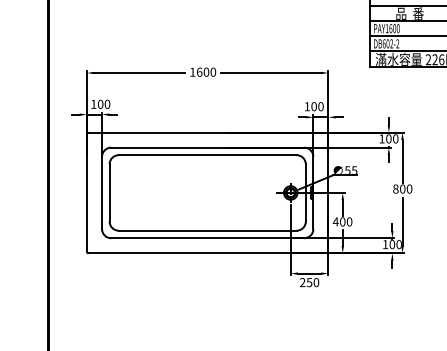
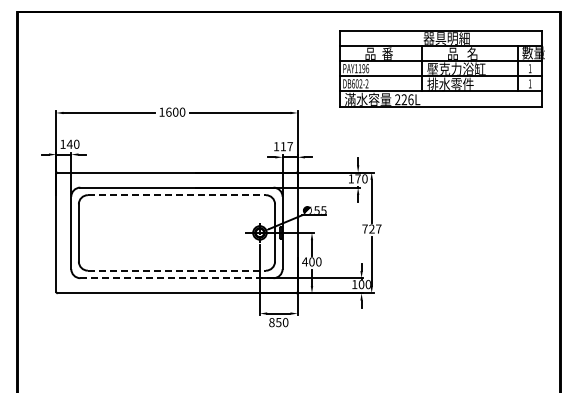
text: (394, 28) -> (363, 68), PAY1600 -> PAY1196
text: (100, 103) -> (69, 143), 100 -> 140
text: (317, 106) -> (286, 146), 100 -> 117
text: (388, 138) -> (357, 178), 100 -> 170
line: (208, 155) -> (177, 195), solid -> dashed
text: (402, 188) -> (371, 228), 800 -> 727
line: (208, 230) -> (177, 270), solid -> dashed
line: (207, 238) -> (176, 278), solid -> dashed
text: (302, 282) -> (271, 322), 250 -> 850

